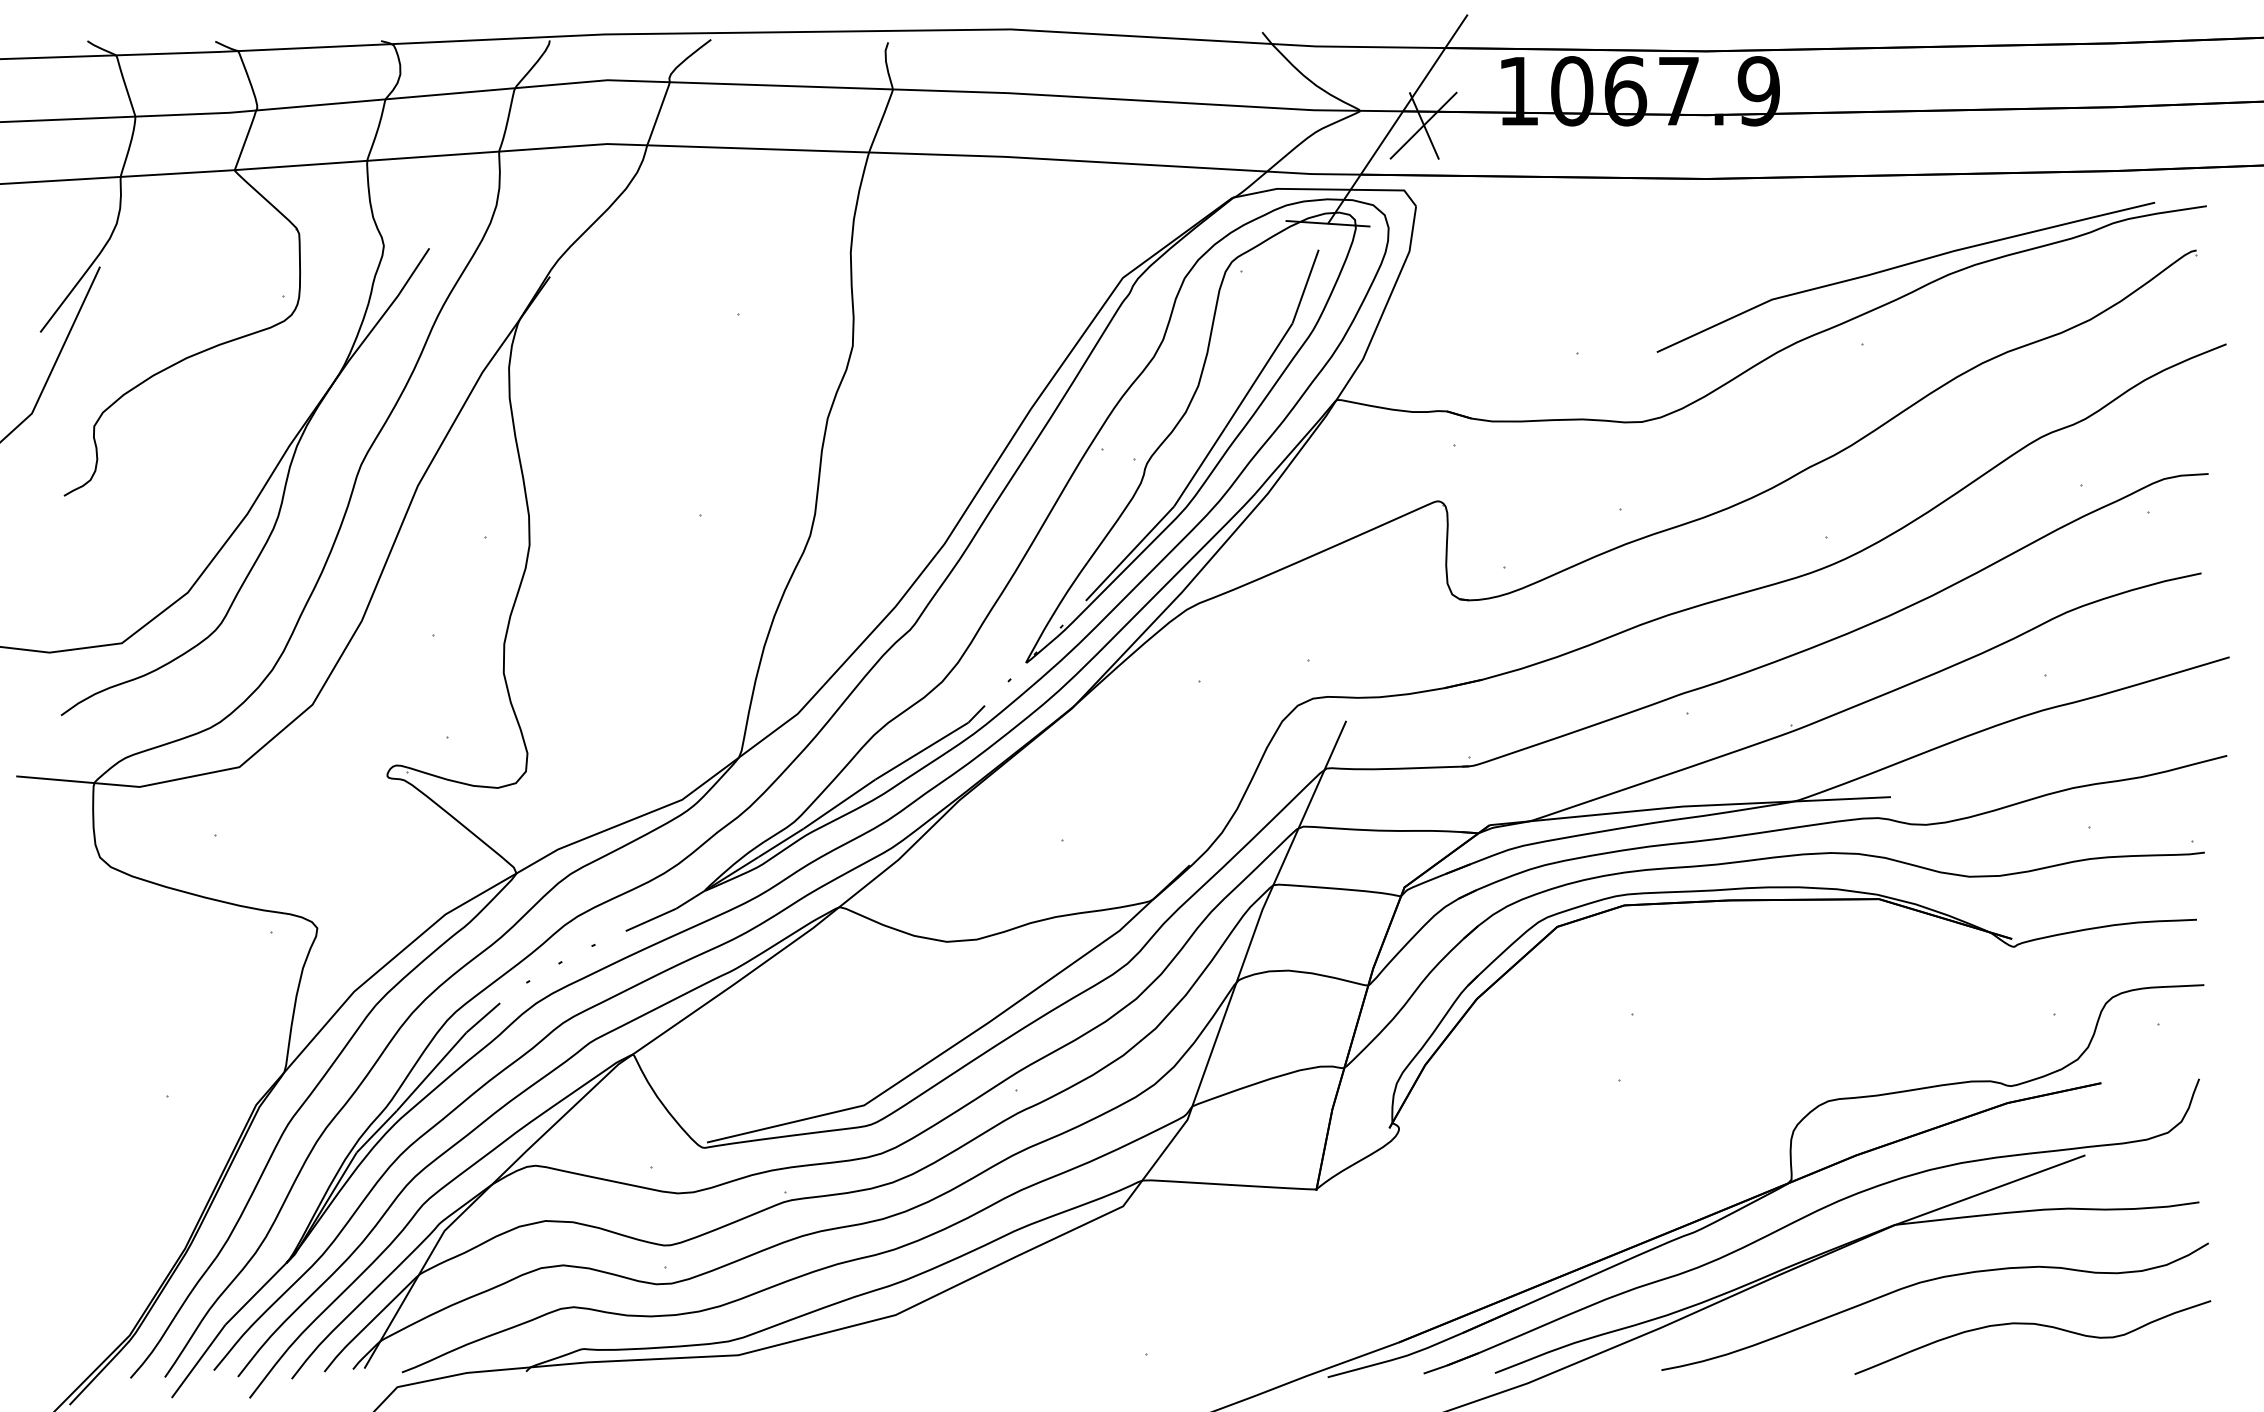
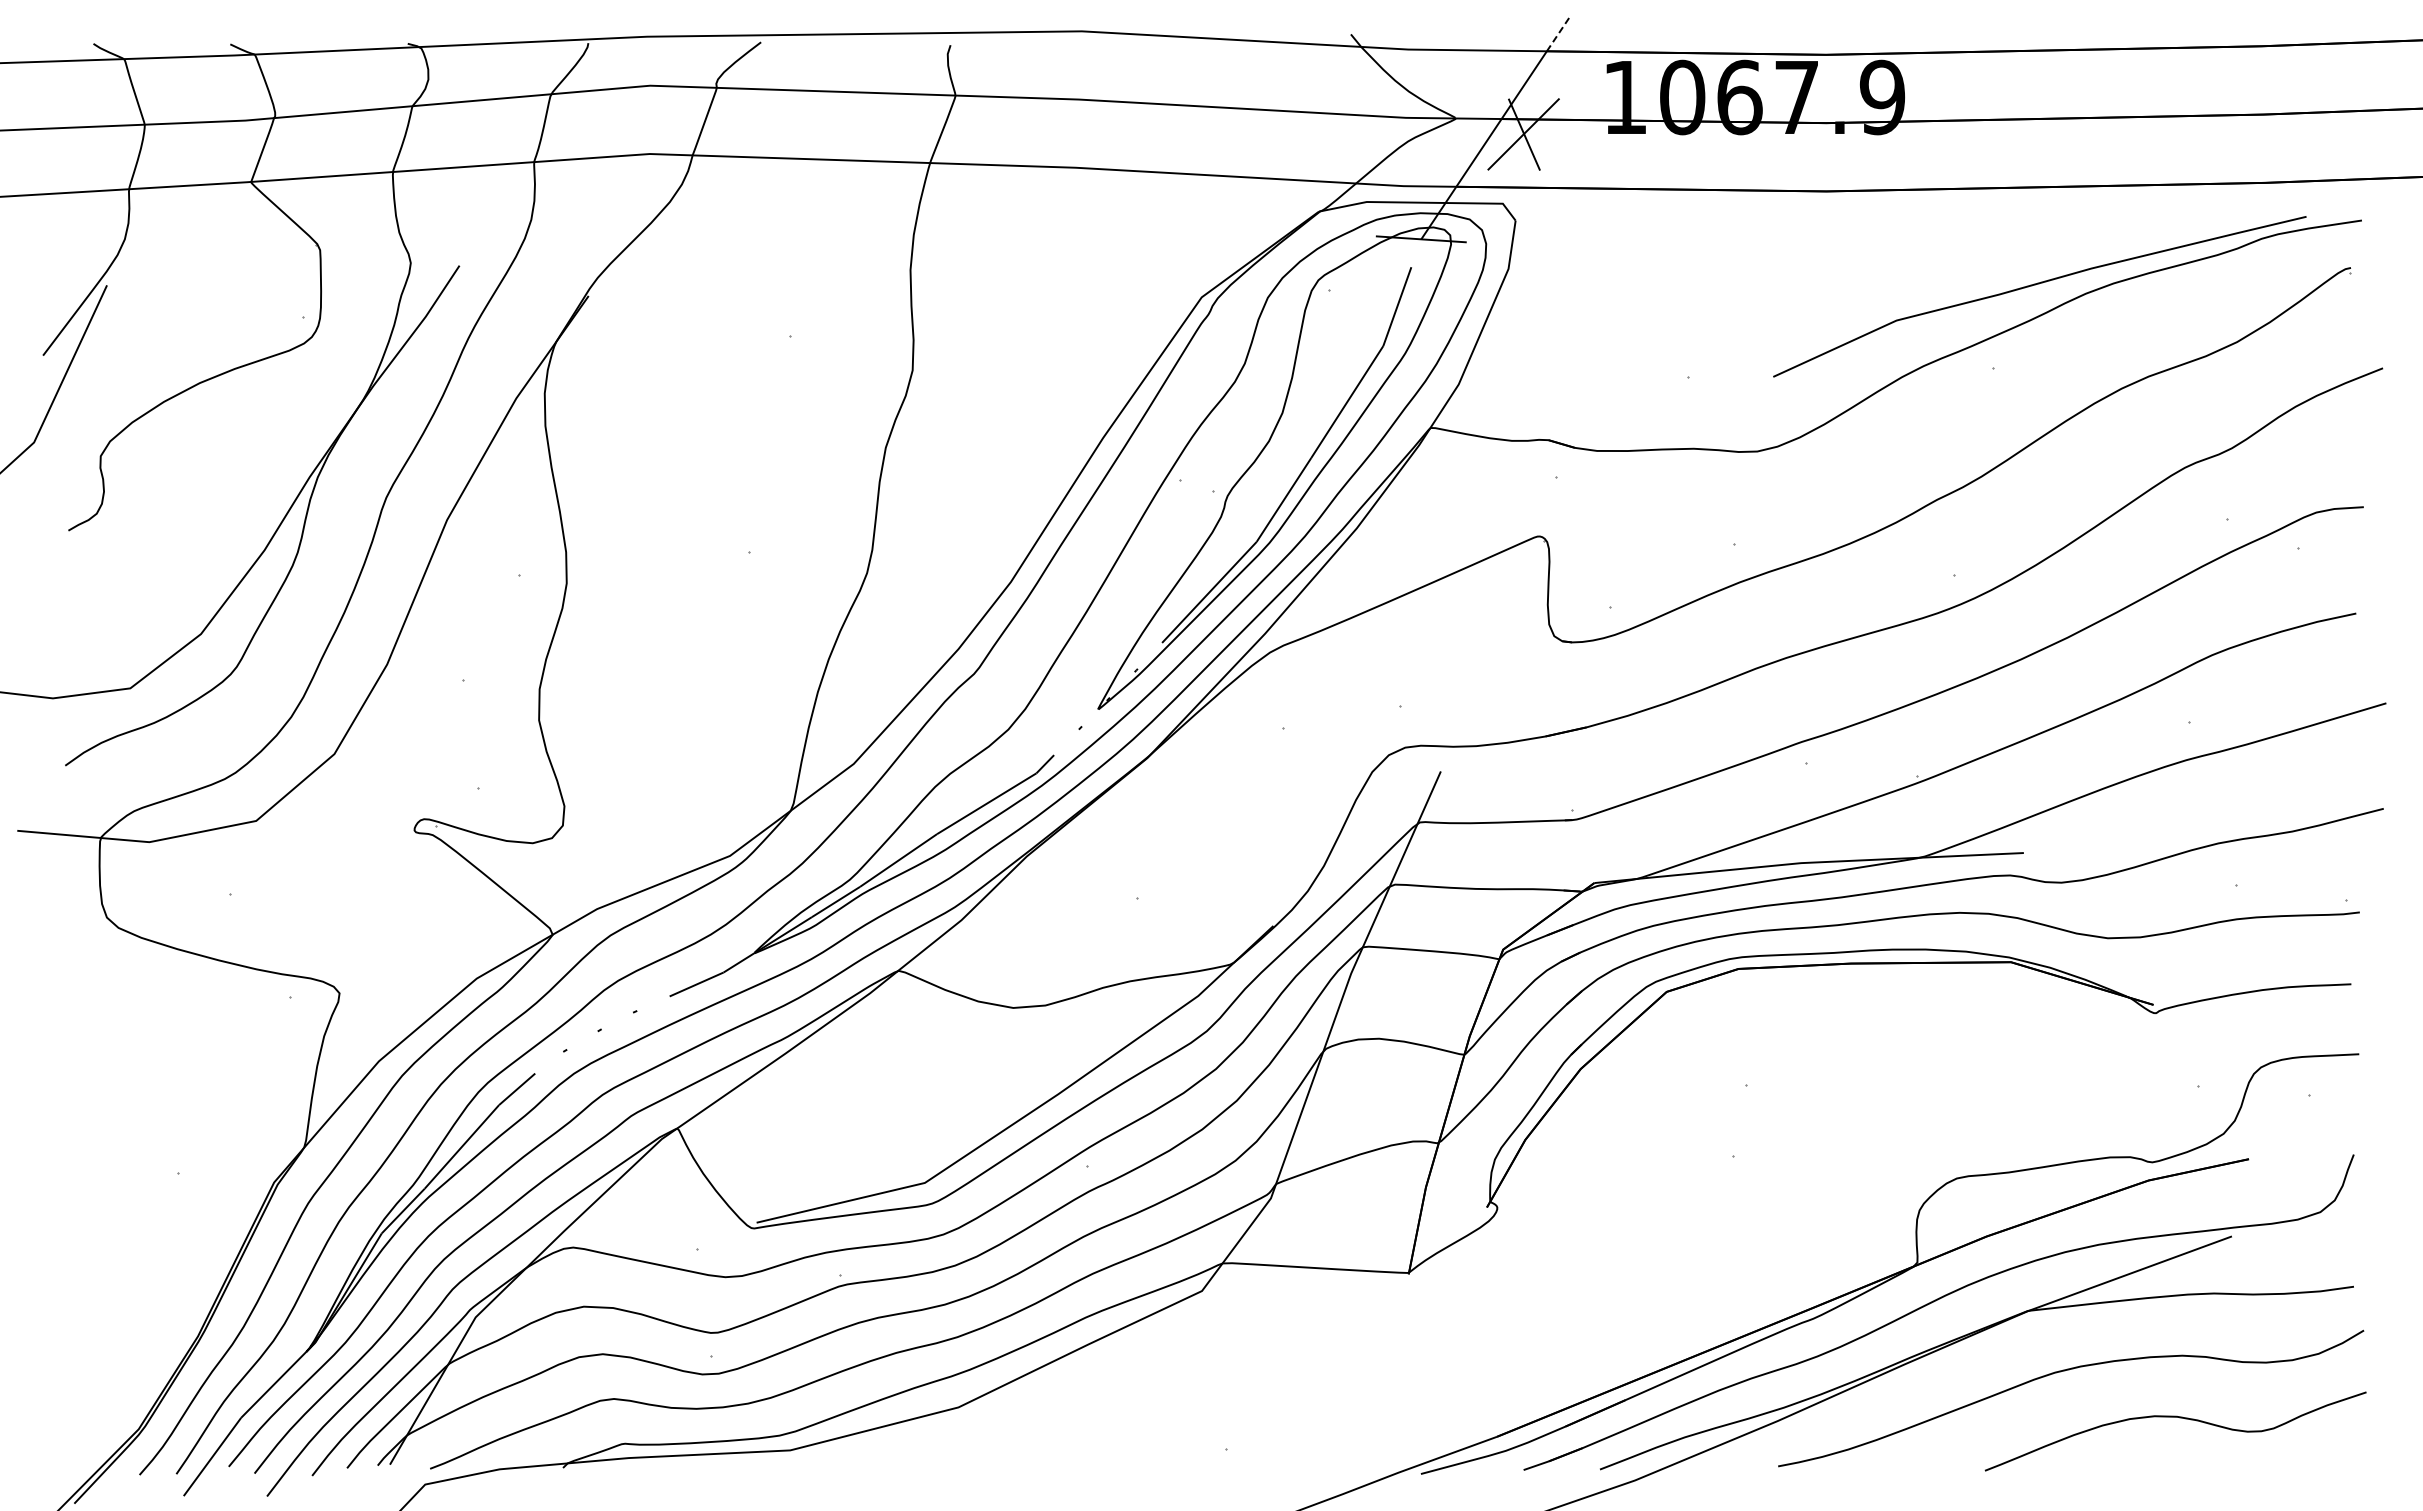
line: (1456, 31) -> (1558, 33), solid -> dashed

